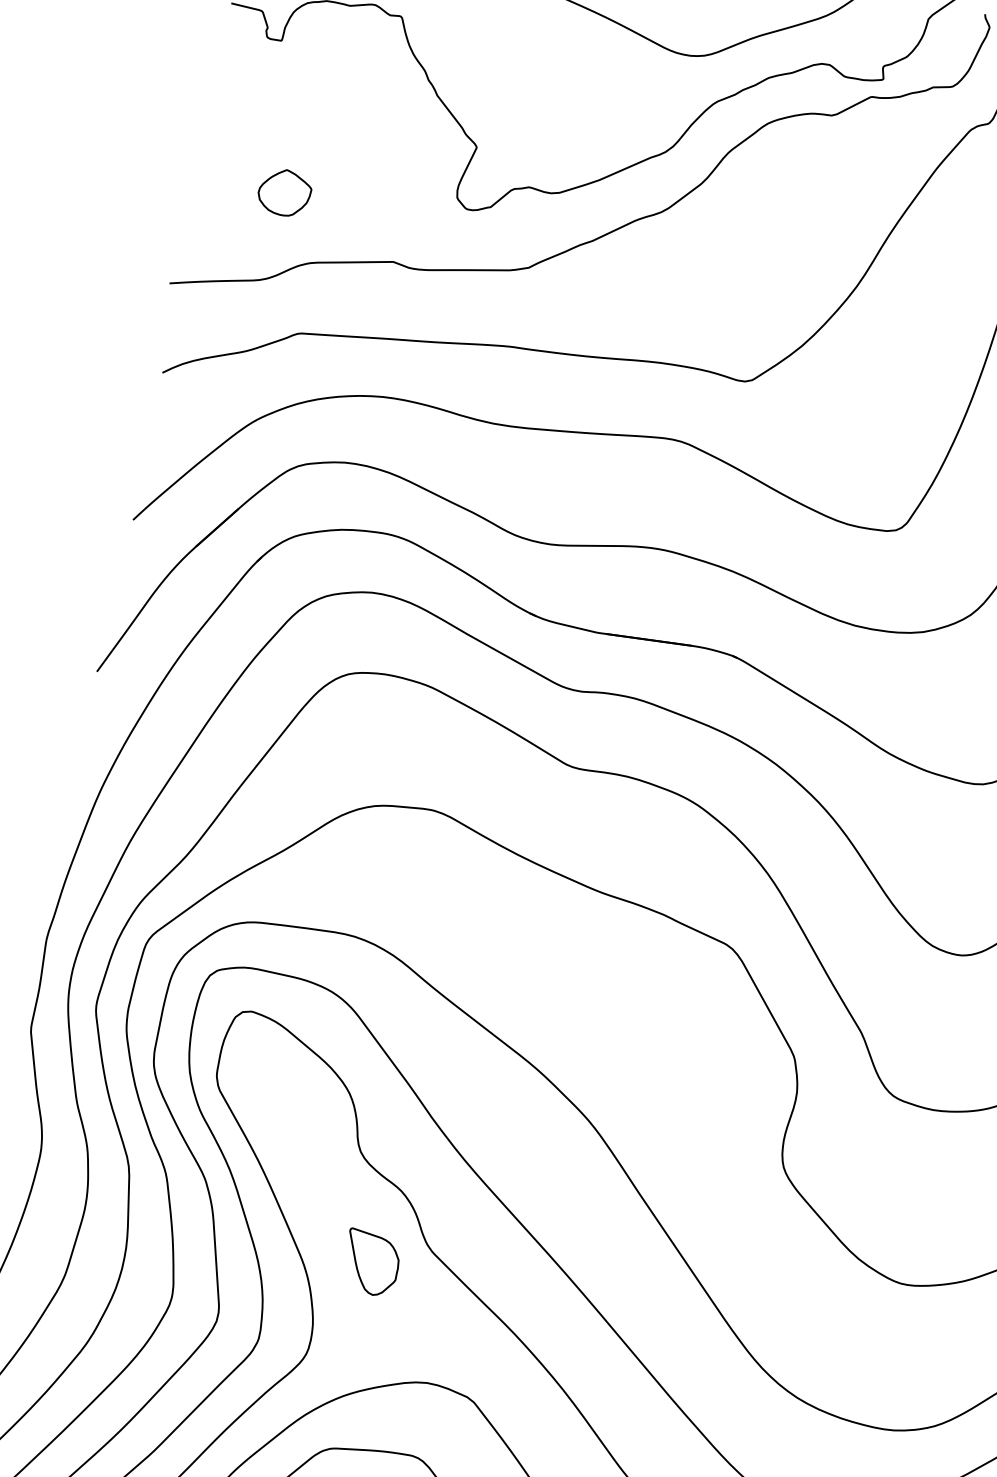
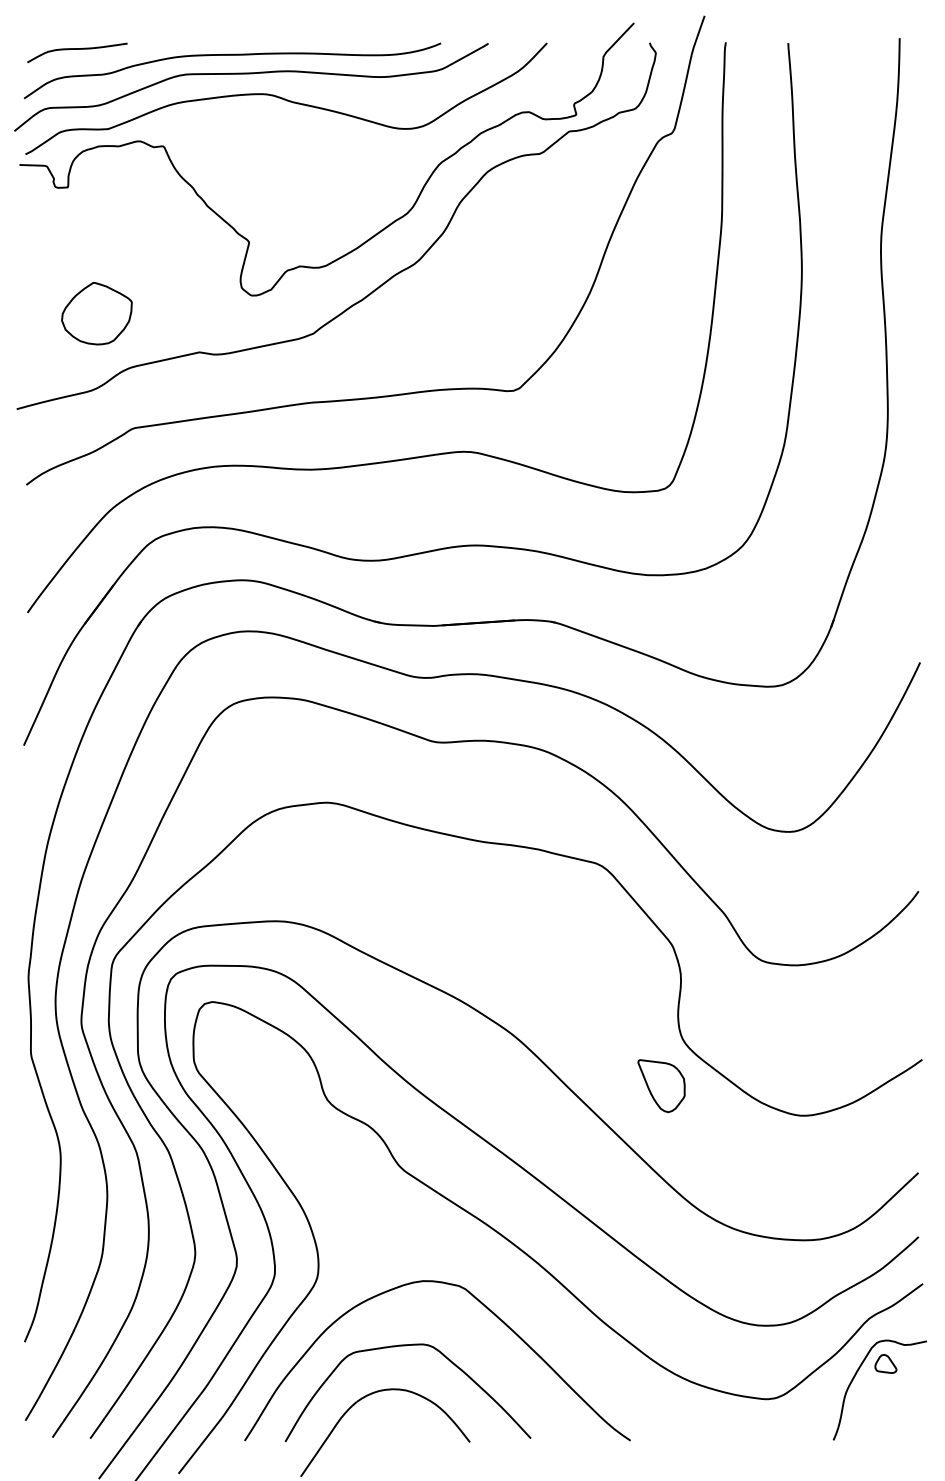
part: (284, 192) -> (96, 313), size x1.6
part: (371, 1263) -> (661, 1086), moved

